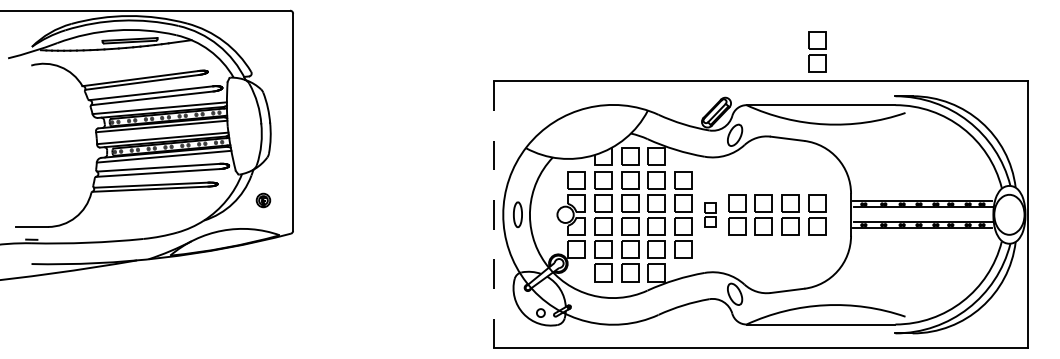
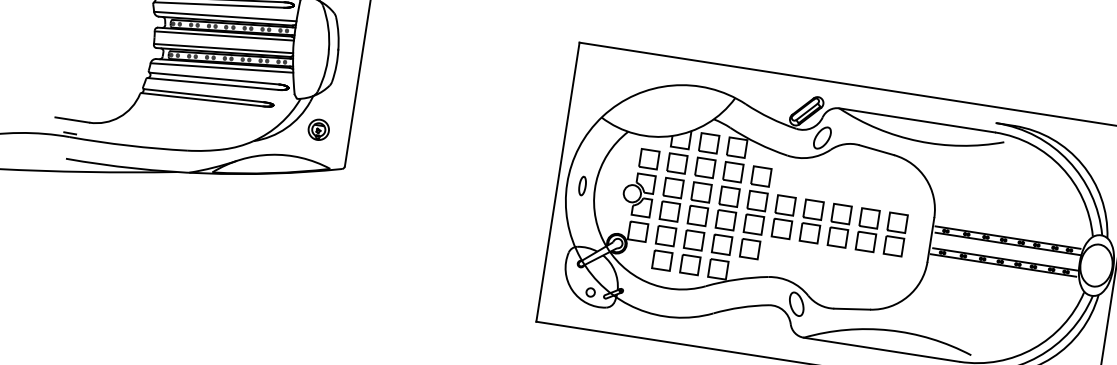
part: (817, 51) -> (922, 63), removed
part: (263, 200) -> (318, 129), size x1.43
line: (494, 214) -> (558, 181), dashed -> solid
part: (517, 214) -> (582, 185), size x0.71
part: (710, 214) -> (783, 216), size x1.67

